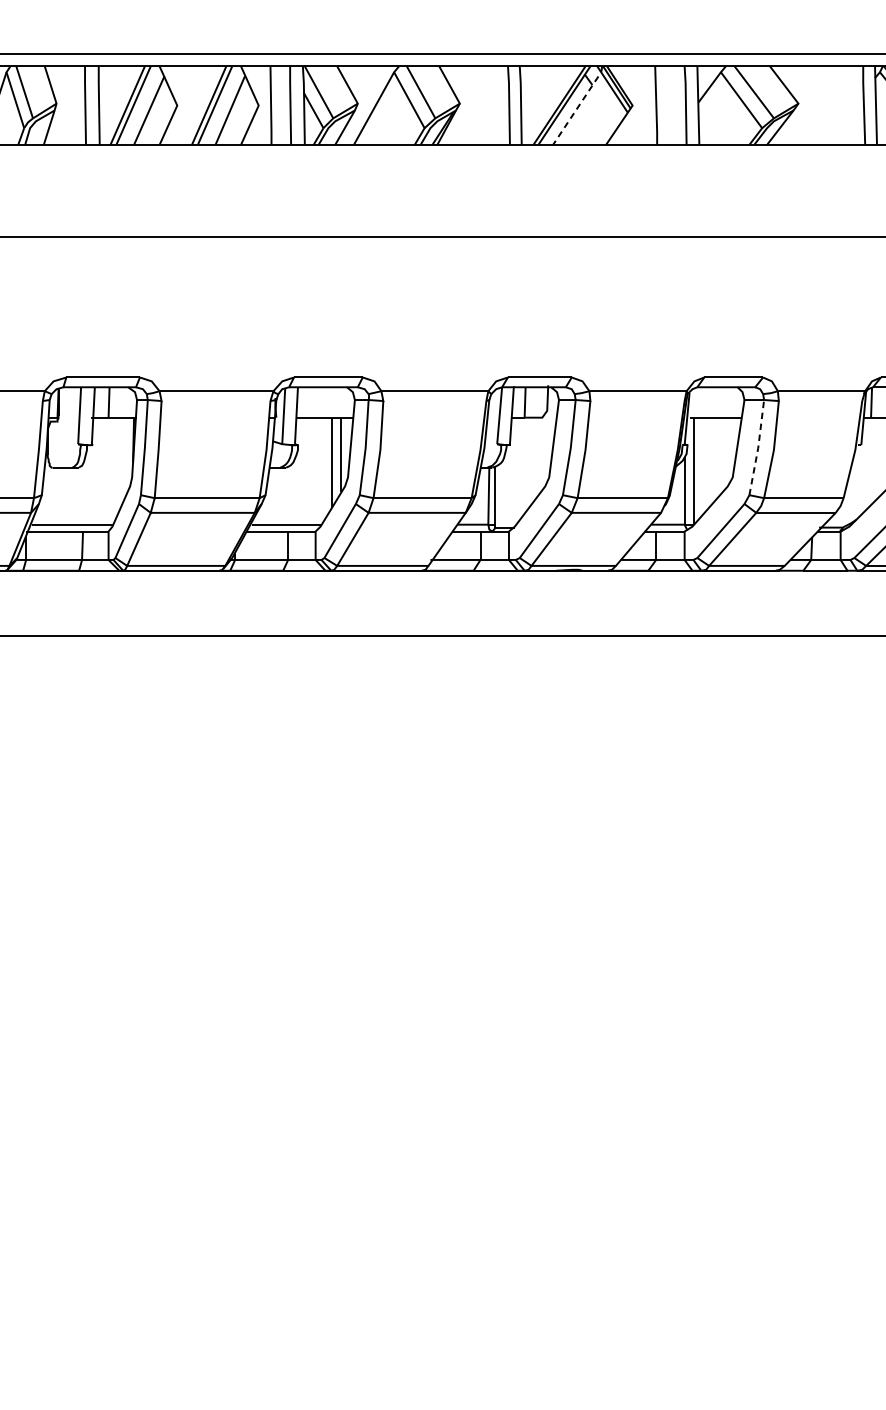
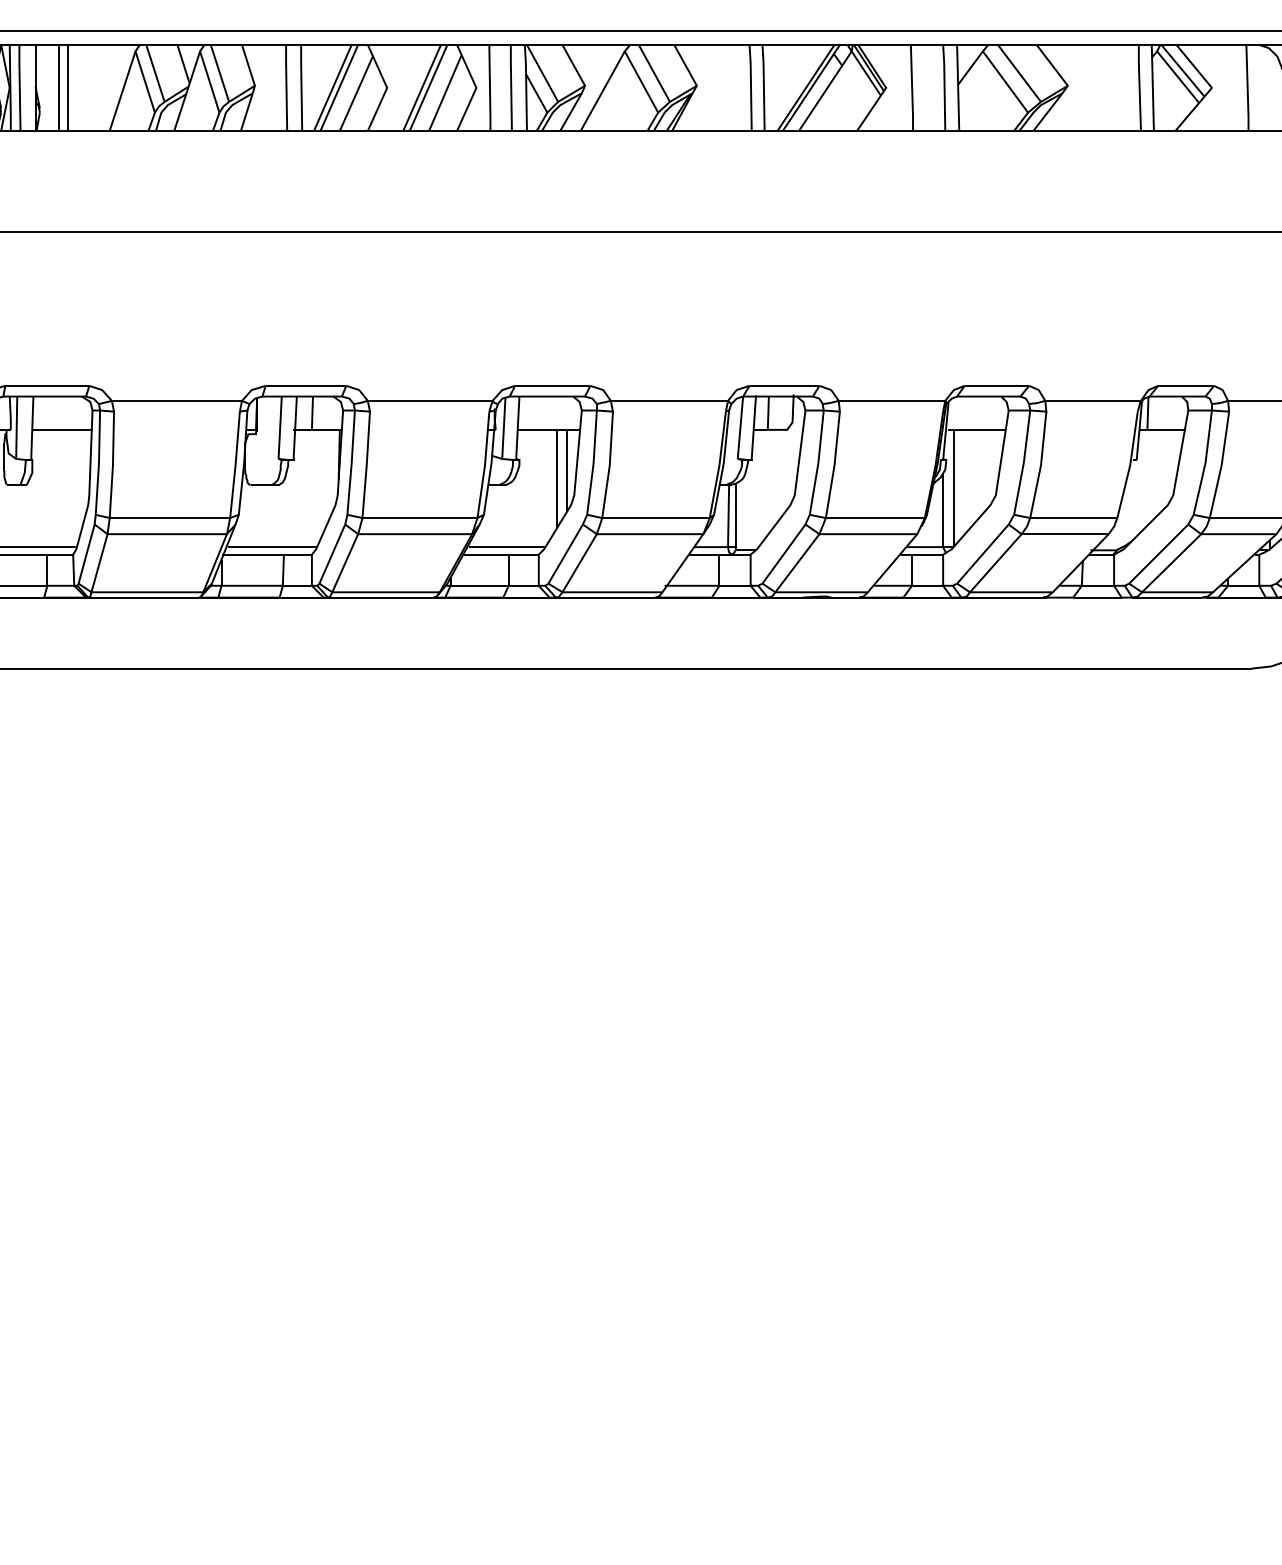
line: (579, 105) -> (827, 87), dashed -> solid
line: (757, 448) -> (1023, 463), dashed -> solid

